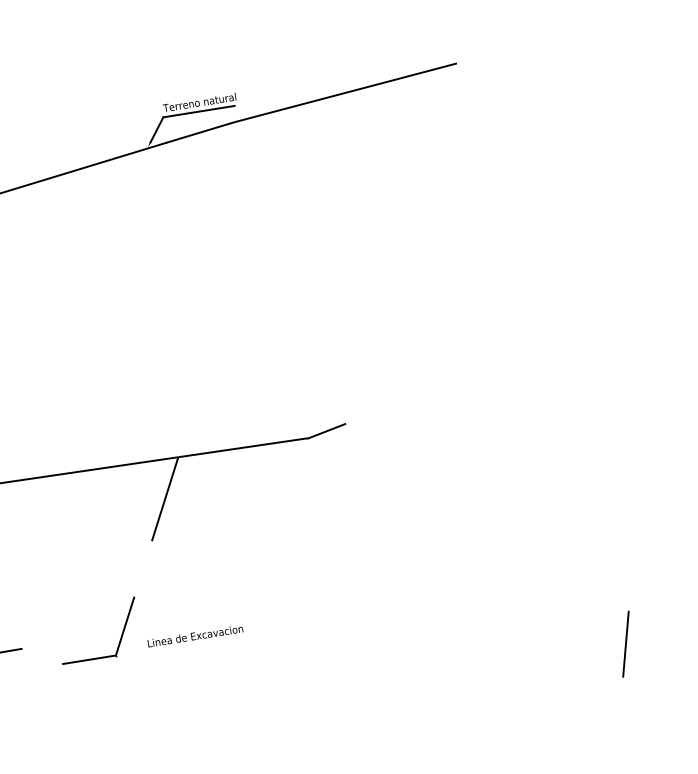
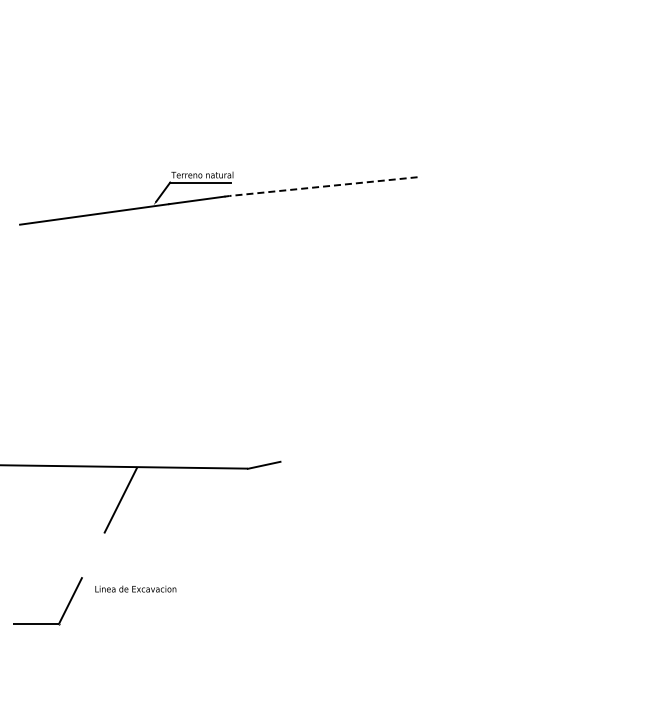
line: (342, 93) -> (322, 186), solid -> dashed
text: (194, 635) -> (135, 588), moved
line: (625, 643) -> (484, 681), removed

